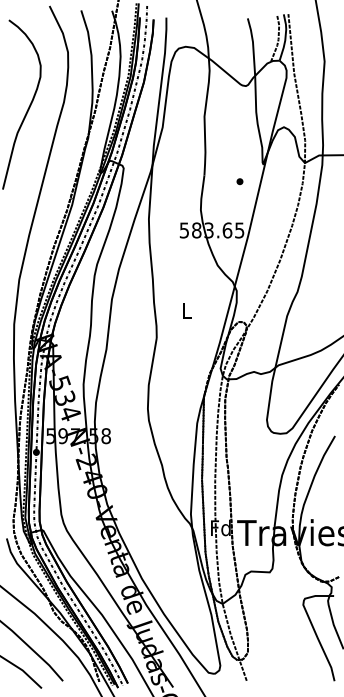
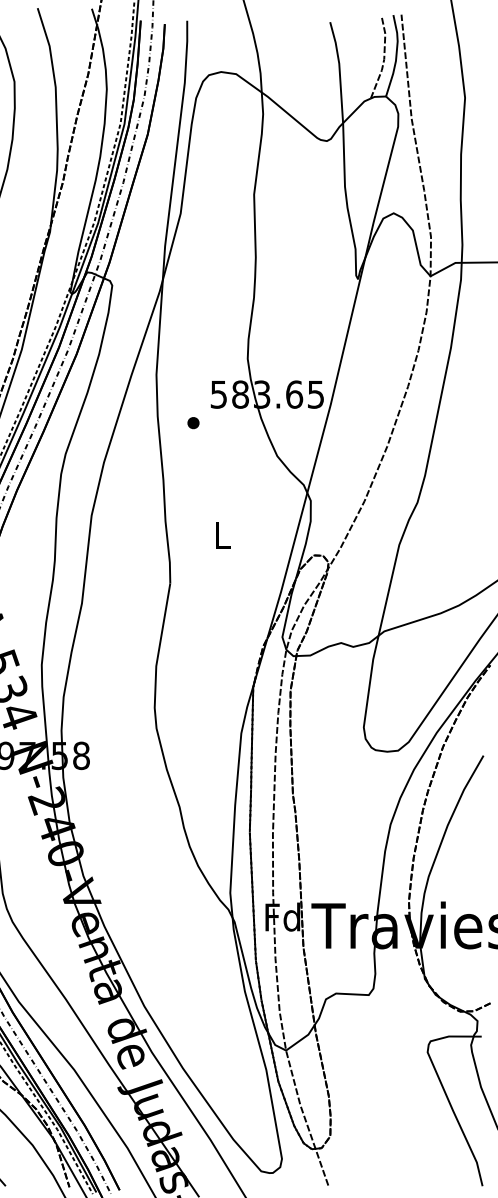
part: (239, 181) -> (192, 422), moved

